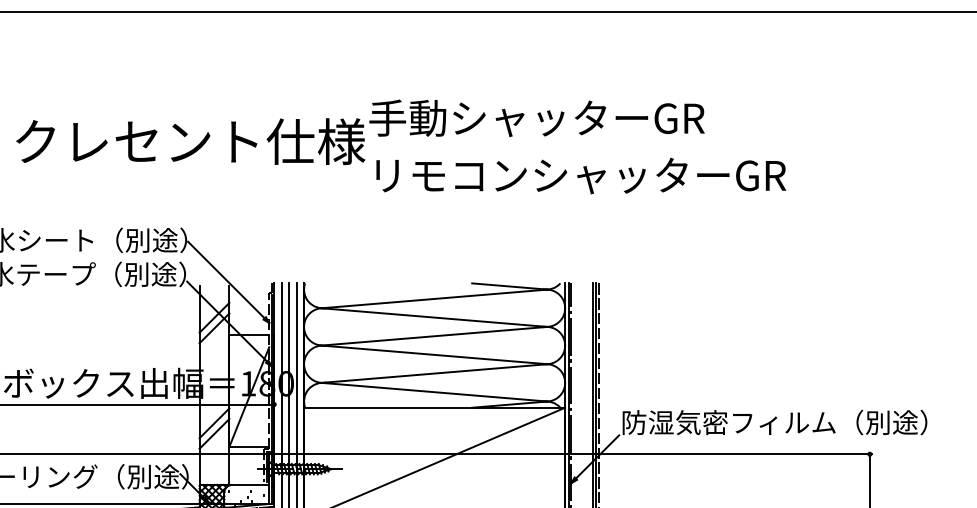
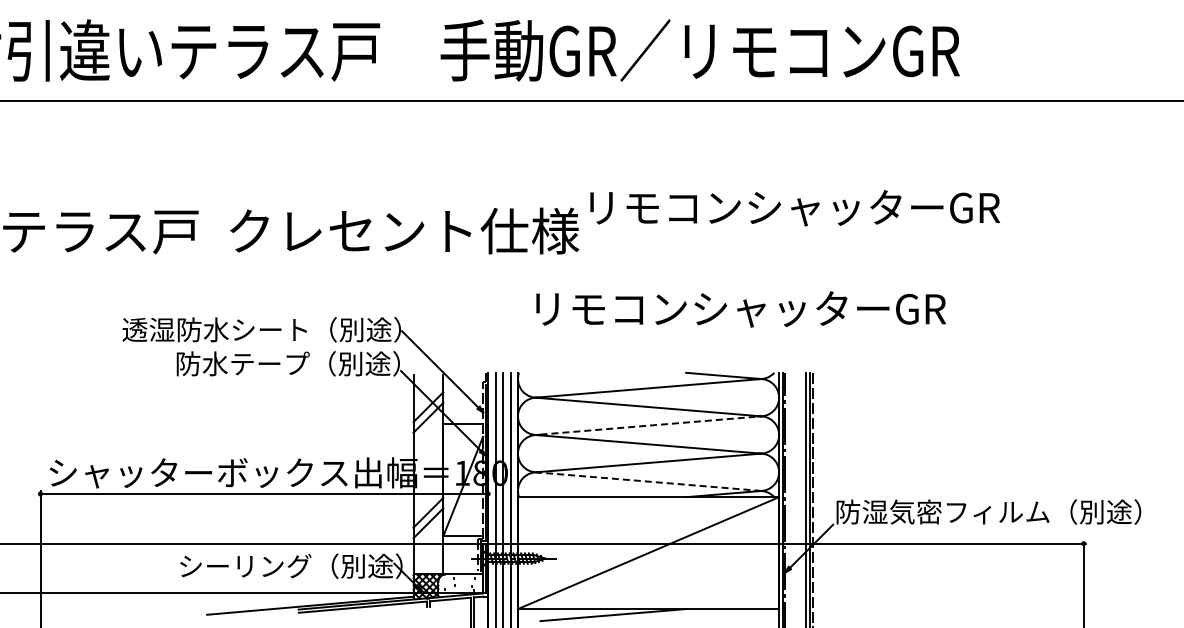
text: (577, 118) -> (791, 207), 手動シャッターGR -> リモコンシャッターGR
text: (580, 176) -> (740, 309), moved
line: (436, 336) -> (650, 425), solid -> dashed
line: (434, 392) -> (648, 481), solid -> dashed

